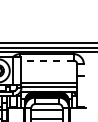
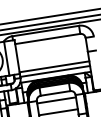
line: (47, 60) -> (47, 38), dashed -> solid

